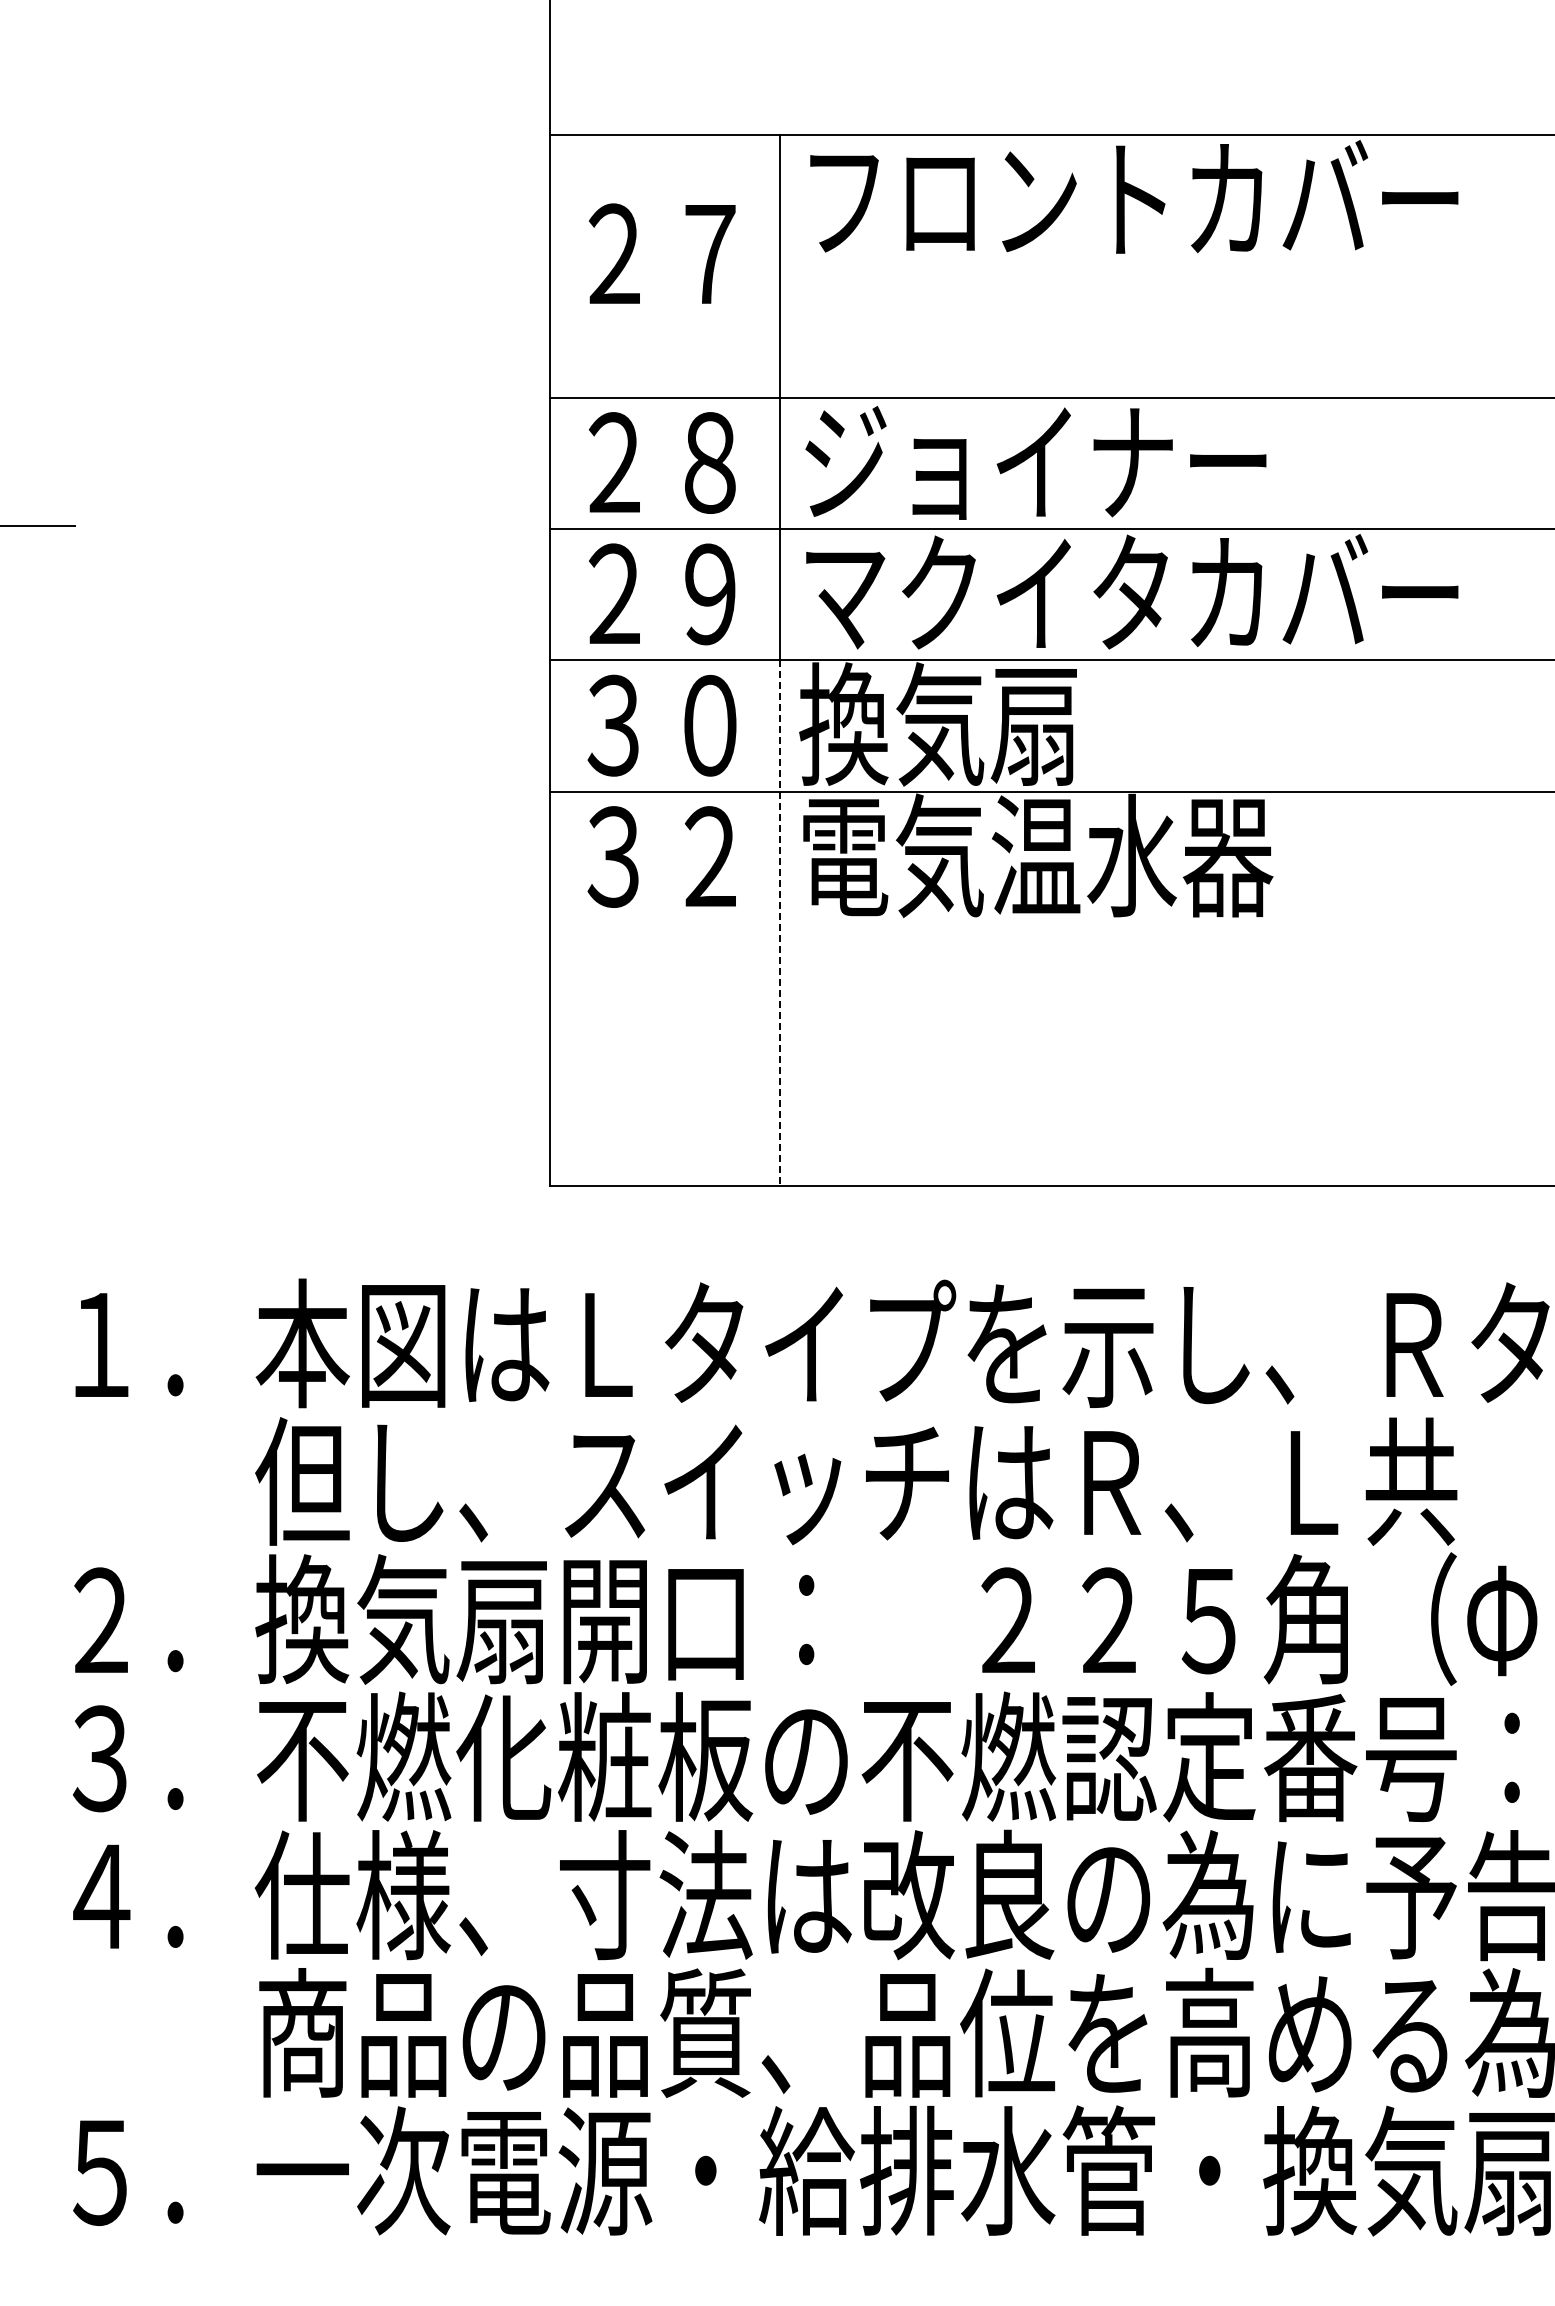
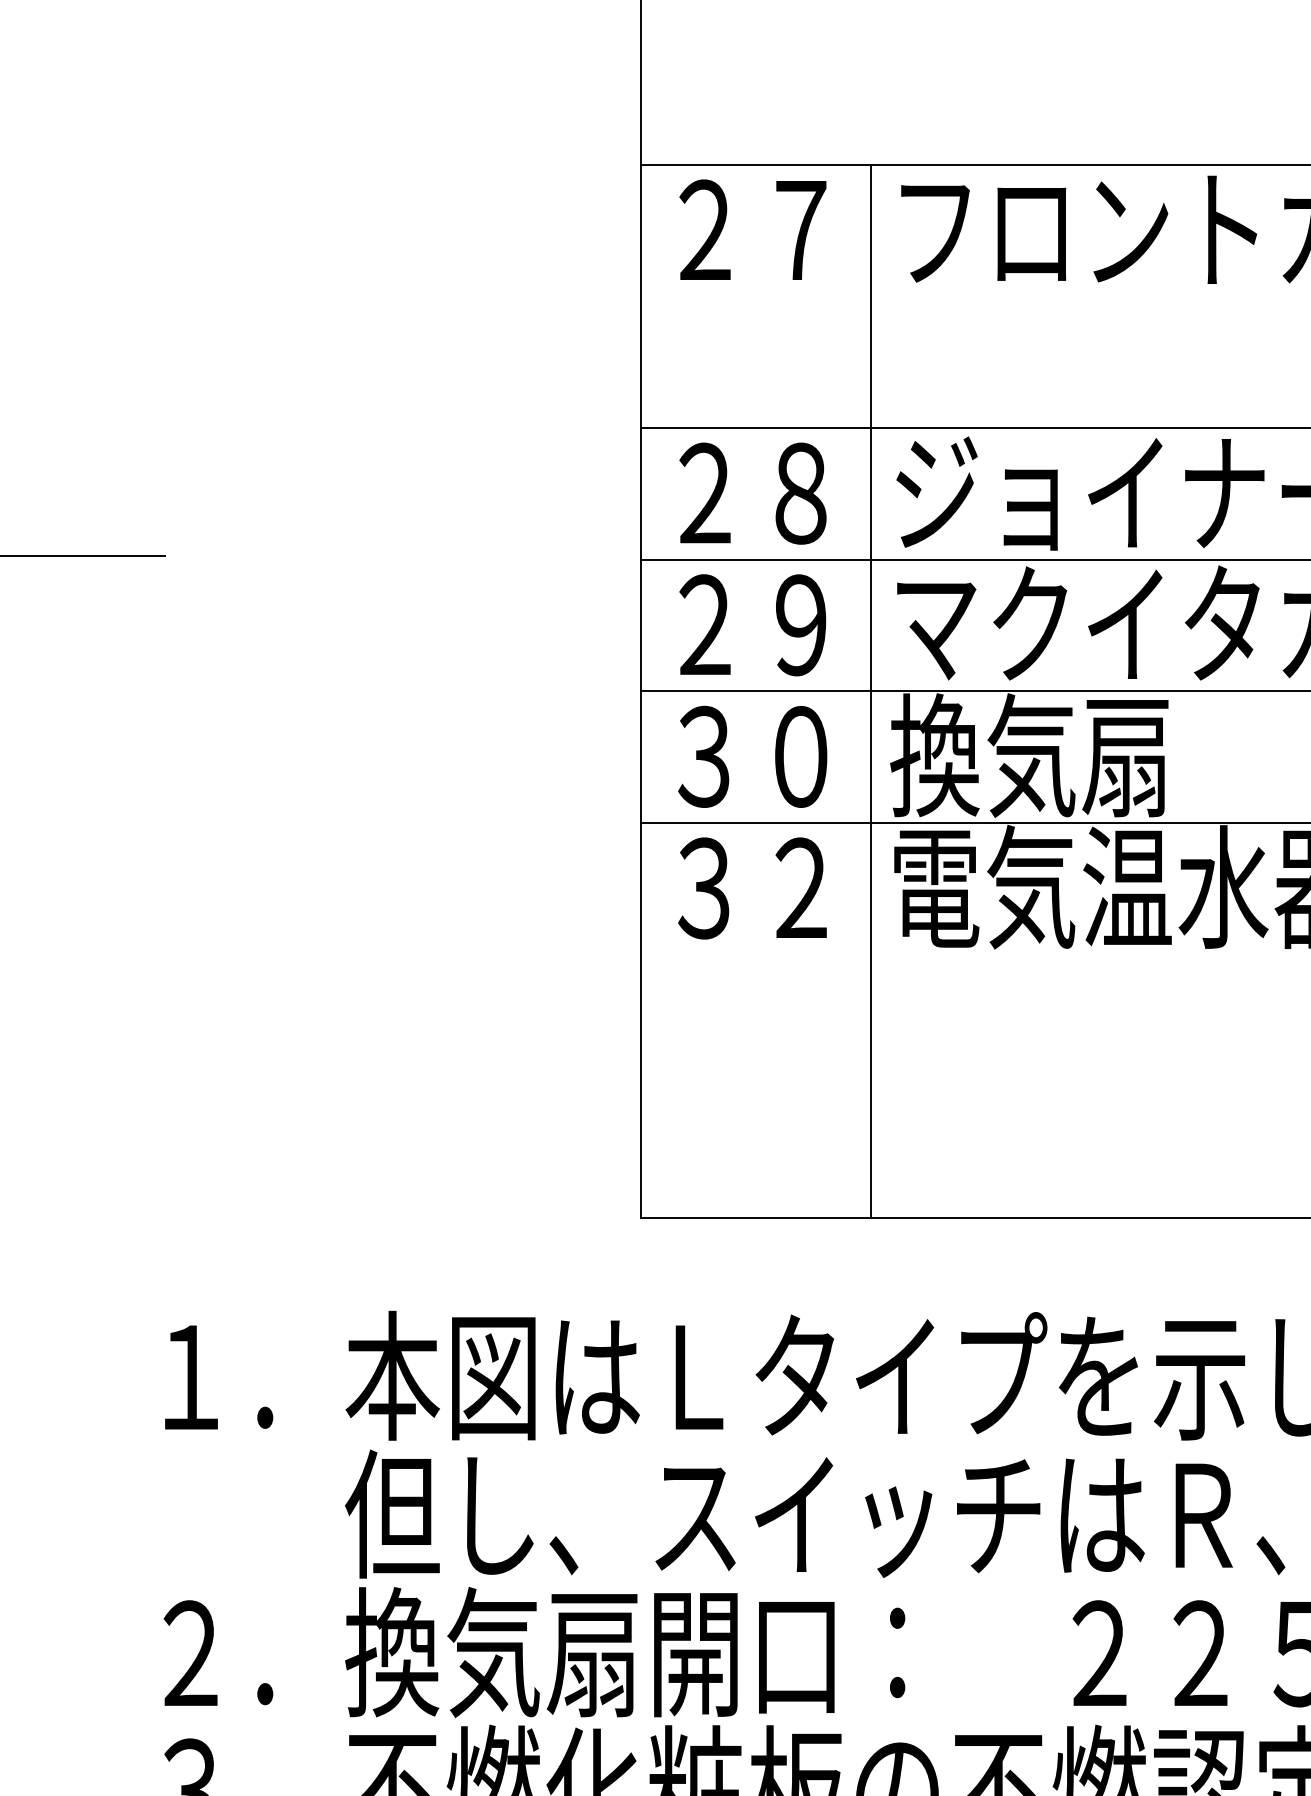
text: (662, 253) -> (753, 229), moved
line: (779, 922) -> (870, 954), dashed -> solid

